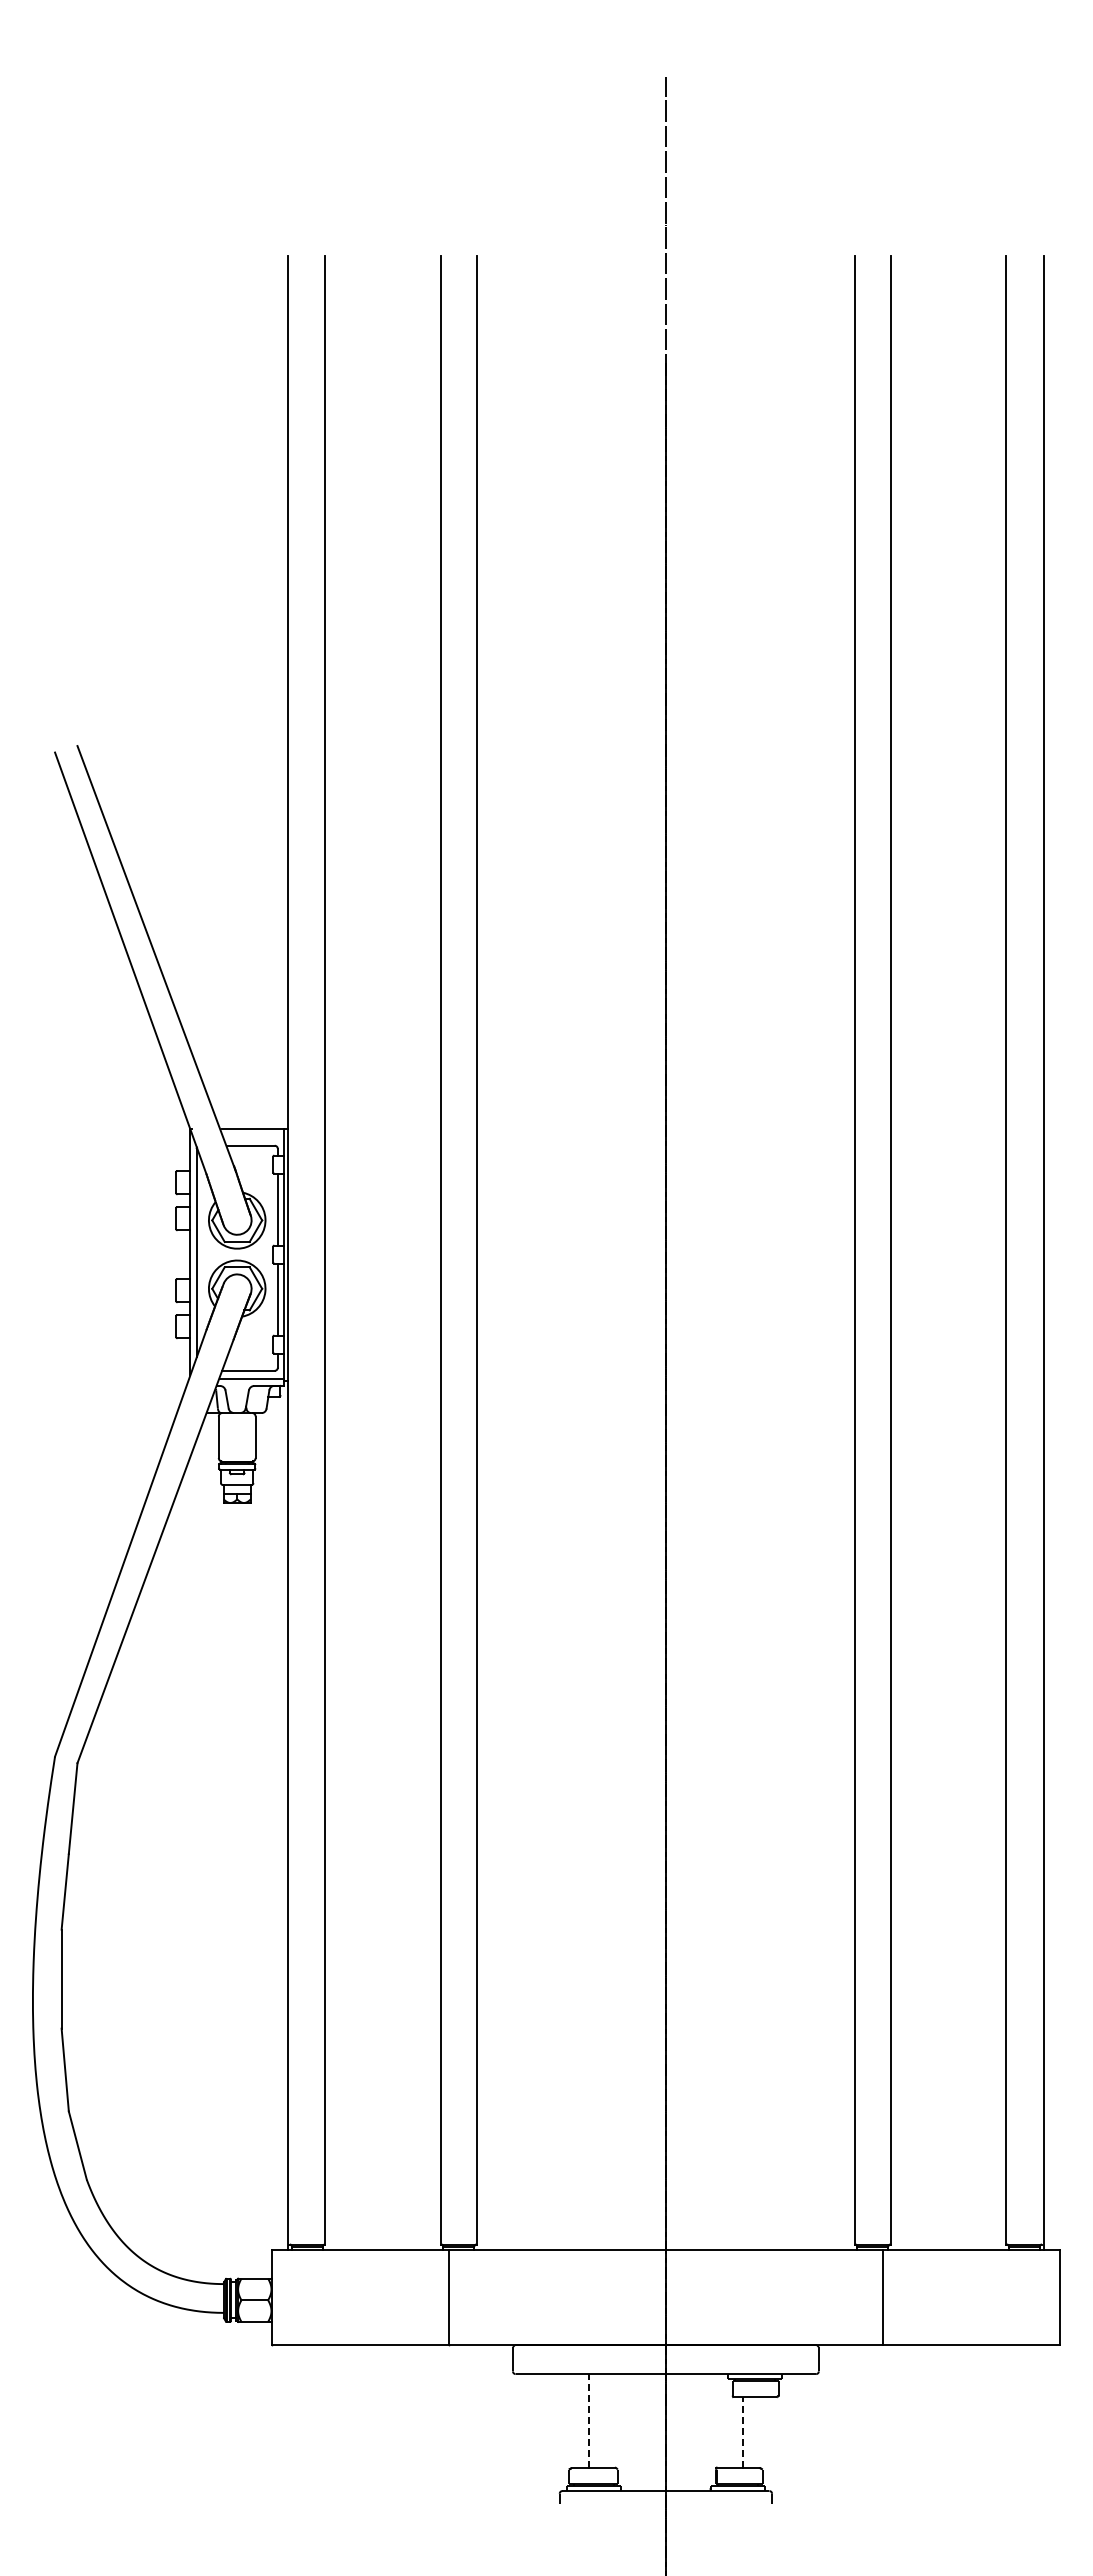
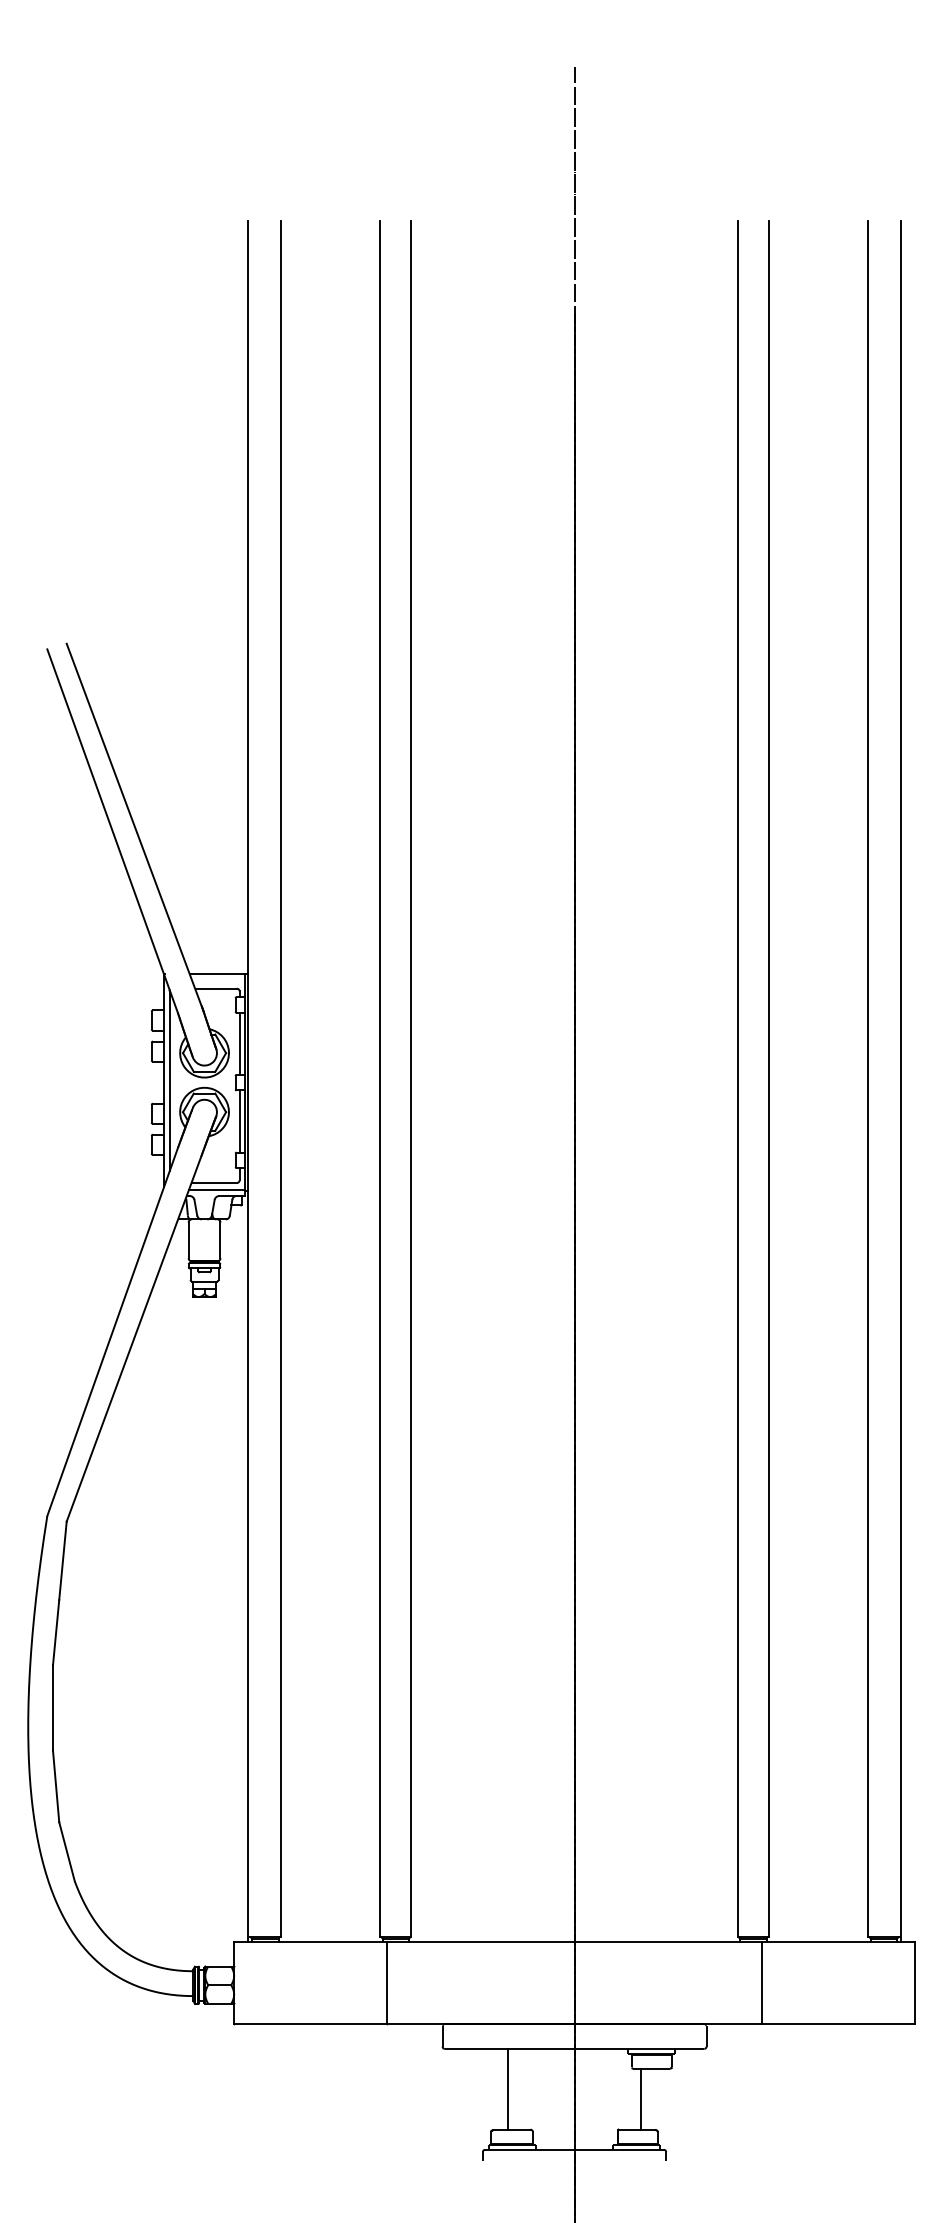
line: (588, 2421) -> (507, 2089), dashed -> solid
line: (743, 2432) -> (641, 2099), dashed -> solid

